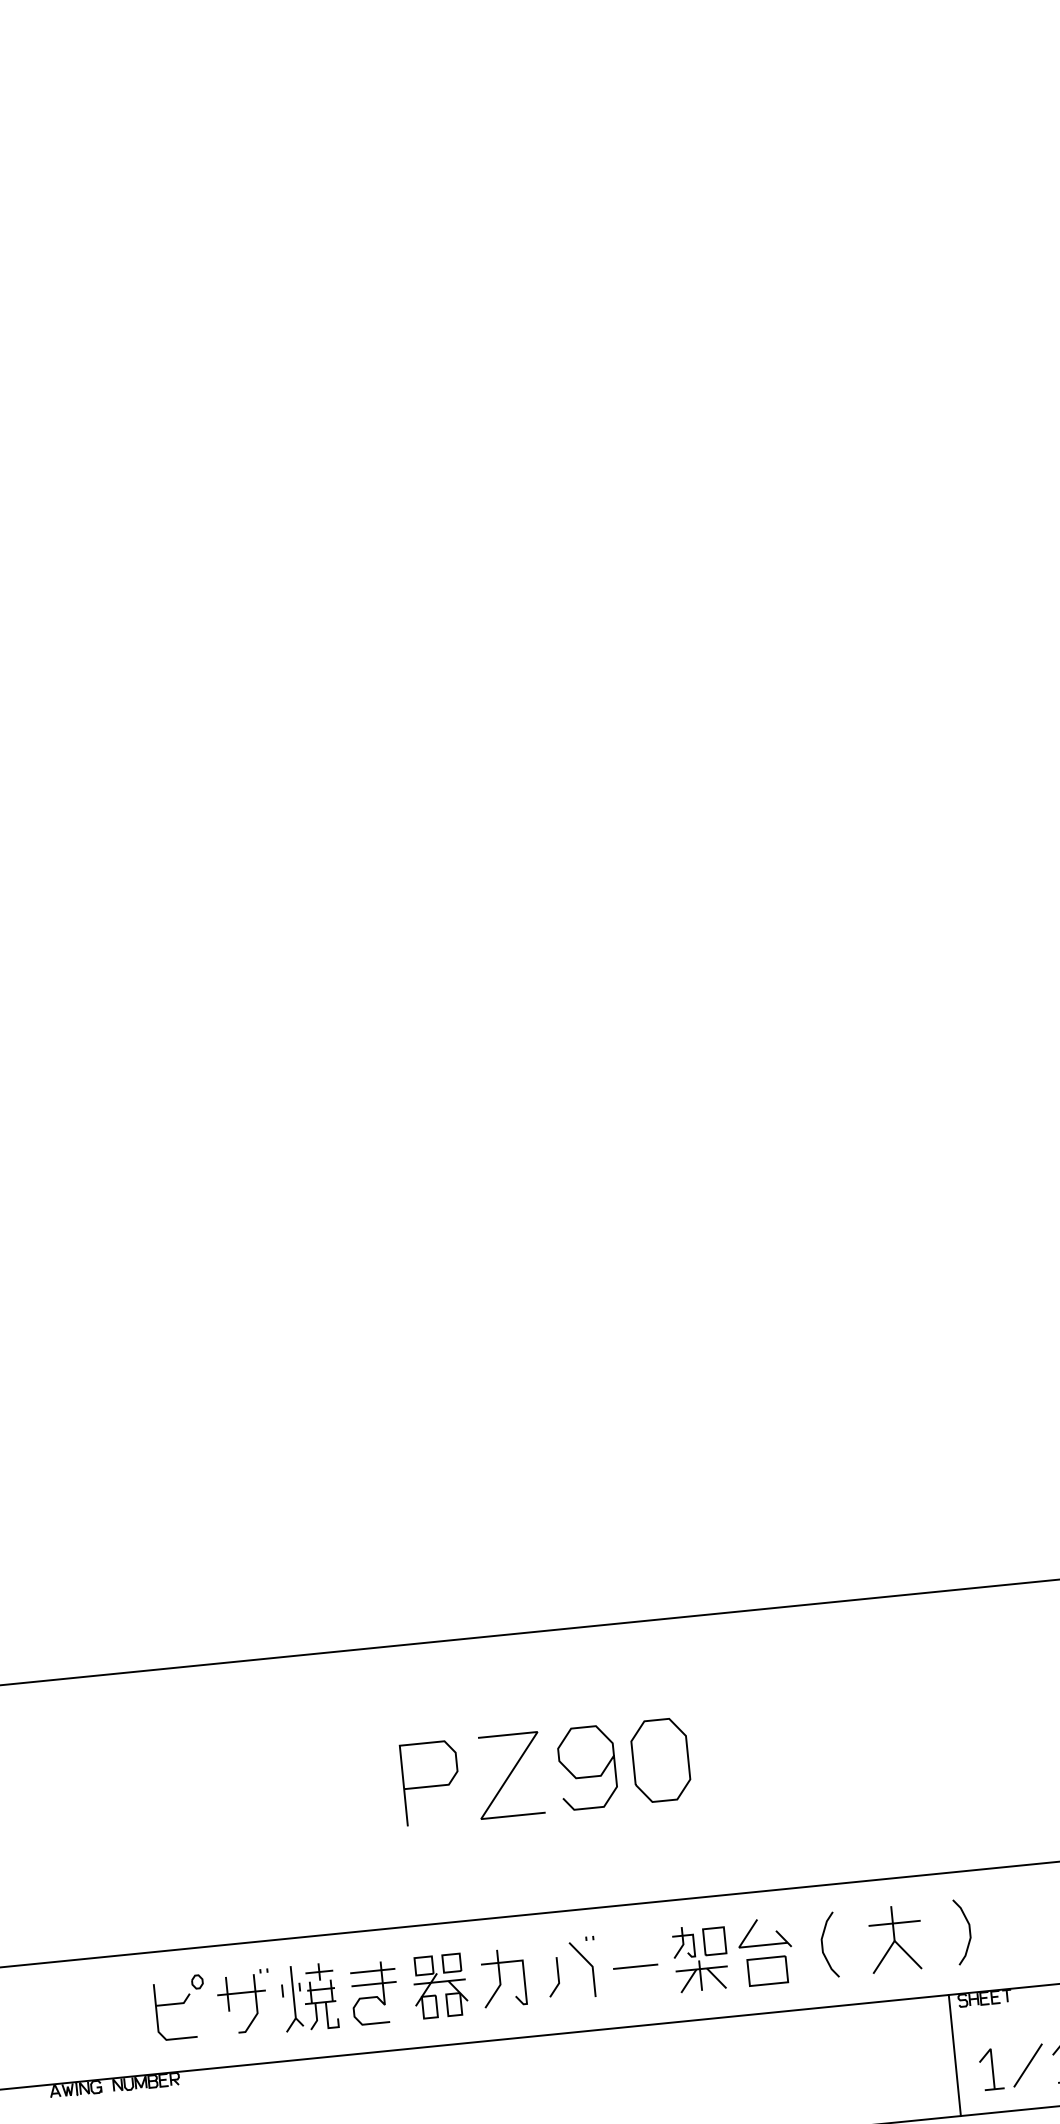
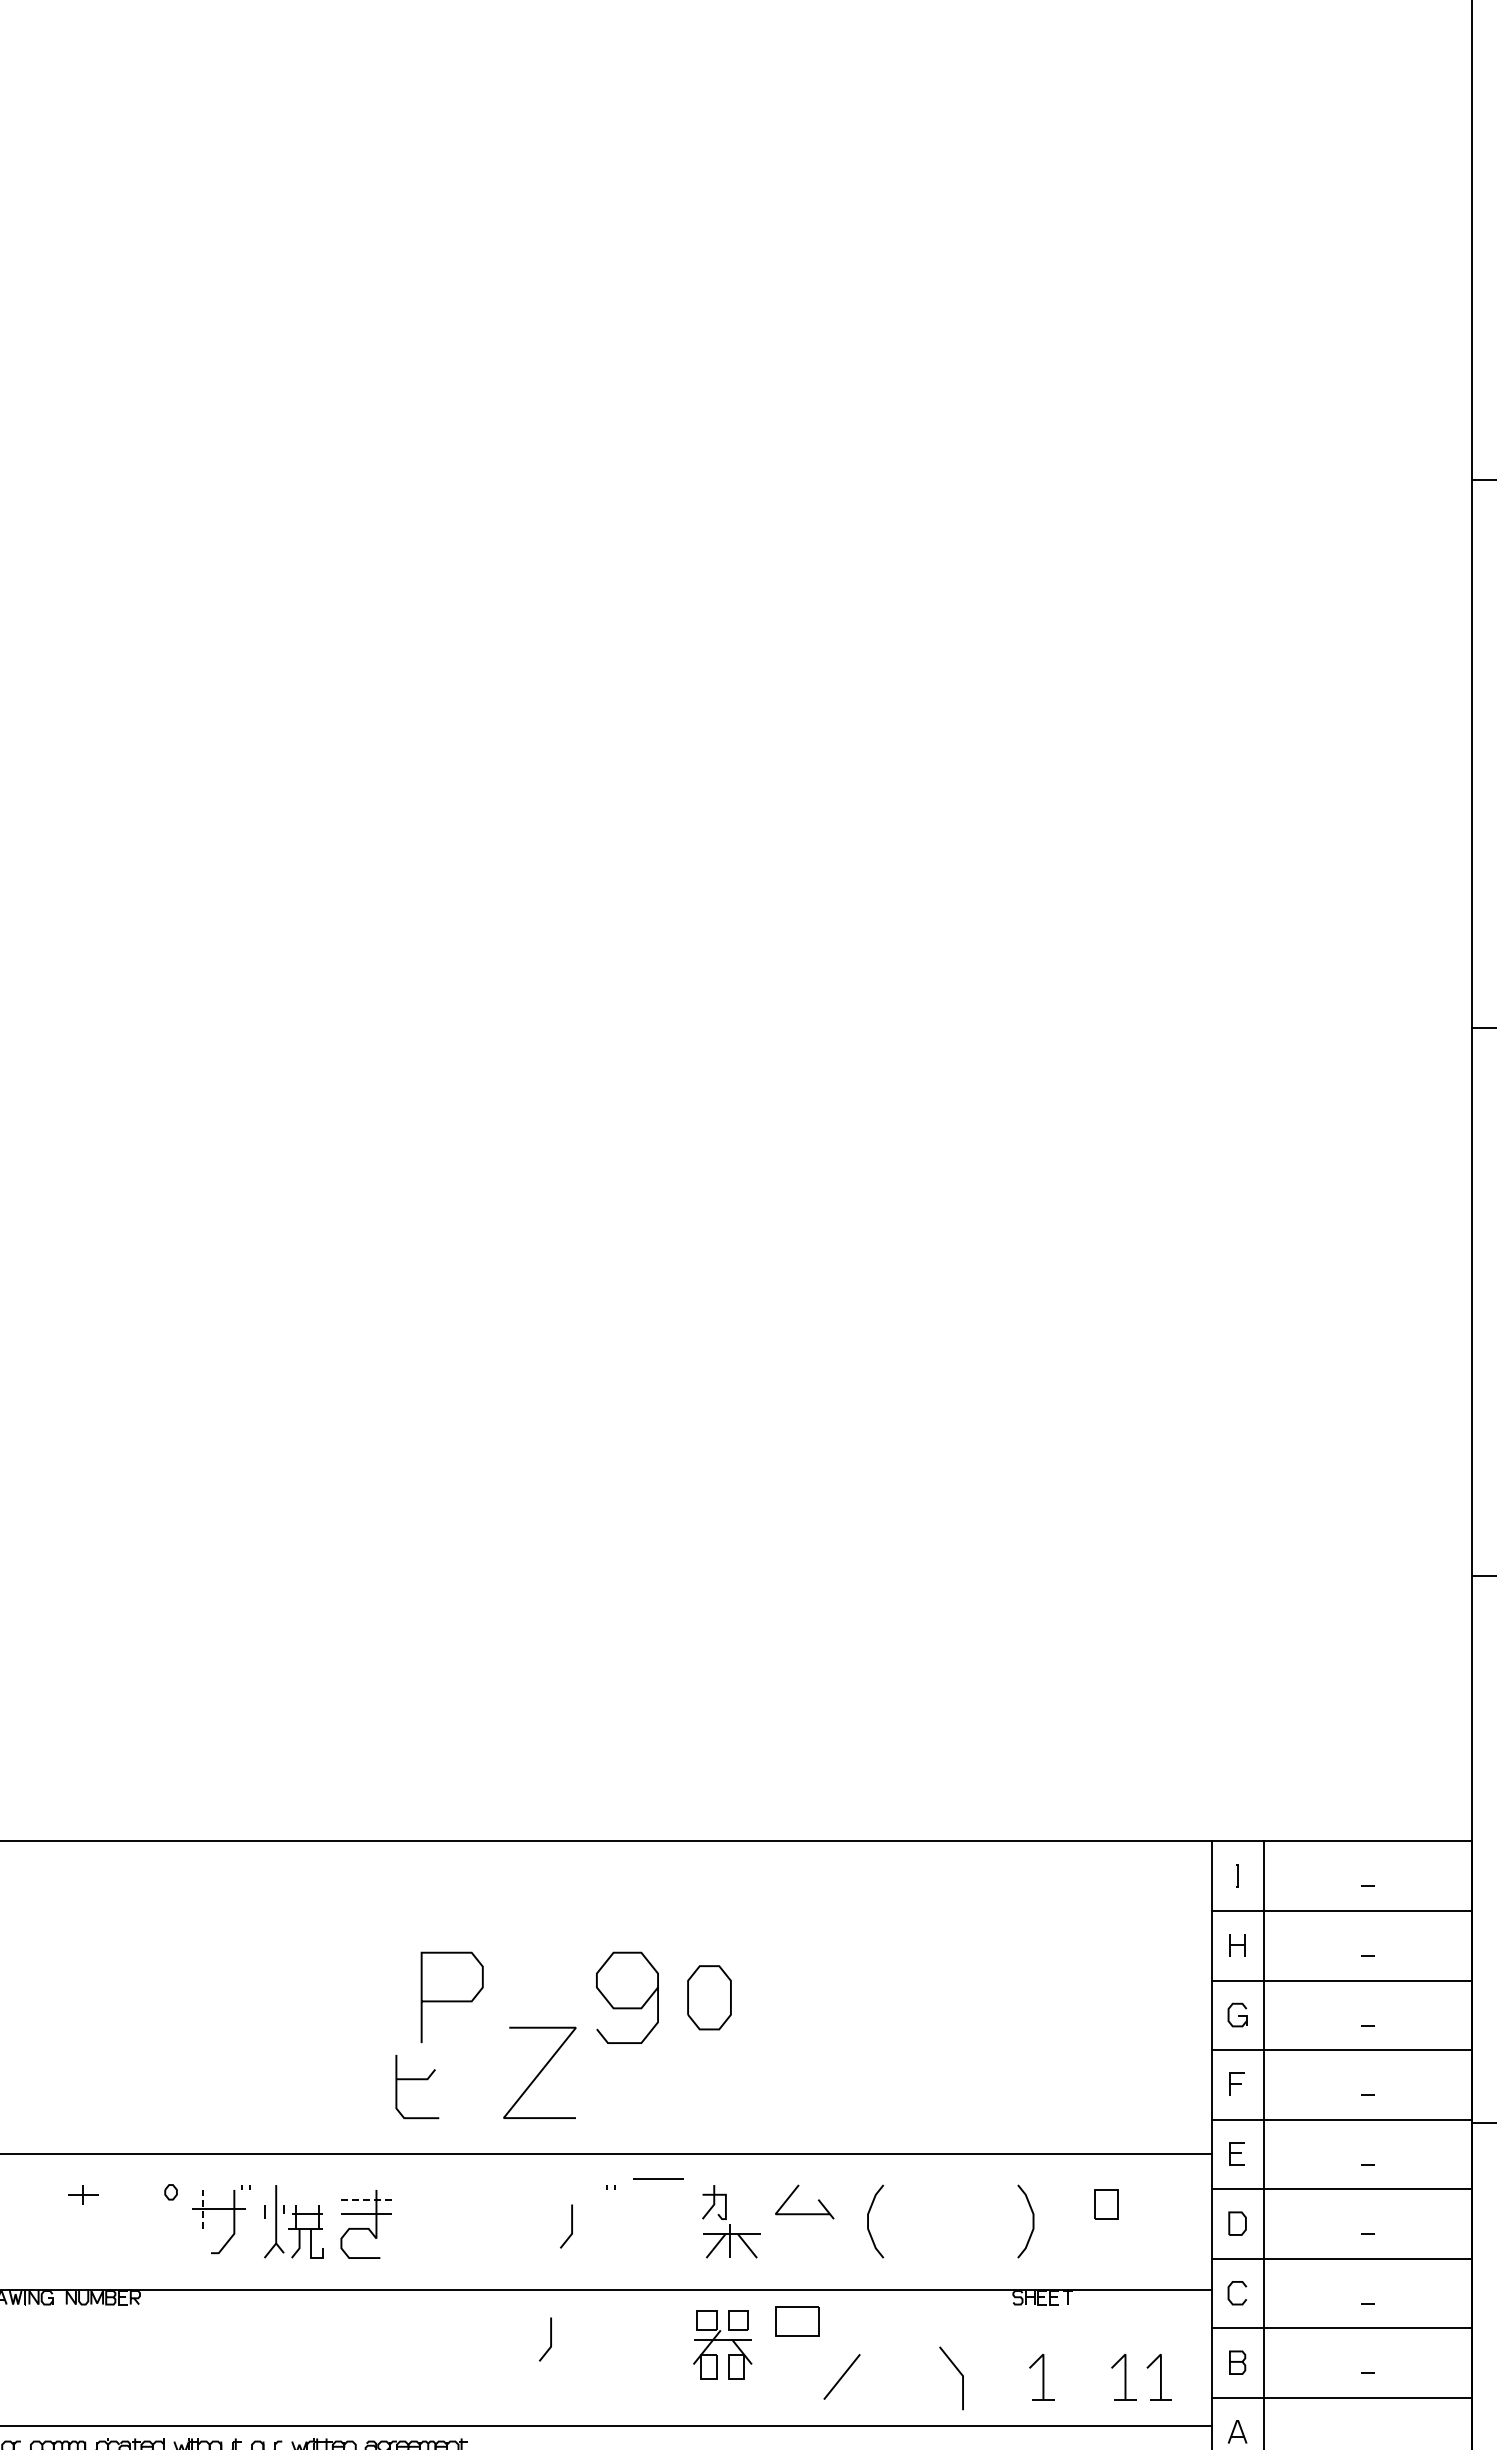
part: (660, 1760) -> (709, 1997), size x0.7
line: (509, 1775) -> (539, 2072), moved
part: (895, 1938) -> (950, 2221), removed
part: (714, 1941) -> (1106, 2204), moved
line: (588, 1963) -> (958, 2372), moved
line: (635, 1966) -> (658, 2178), moved
line: (372, 1970) -> (366, 2199), solid -> dashed
part: (319, 1971) -> (83, 2194), moved
part: (767, 1971) -> (797, 2321), moved
part: (504, 1978) -> (511, 2222), removed
part: (439, 1985) -> (722, 2344), moved
line: (227, 1993) -> (203, 2208), solid -> dashed
part: (174, 2005) -> (417, 2080), moved
line: (954, 2055) -> (1002, 2357), removed
line: (1027, 2065) -> (841, 2376), moved
line: (549, 2079) -> (550, 2339), added

